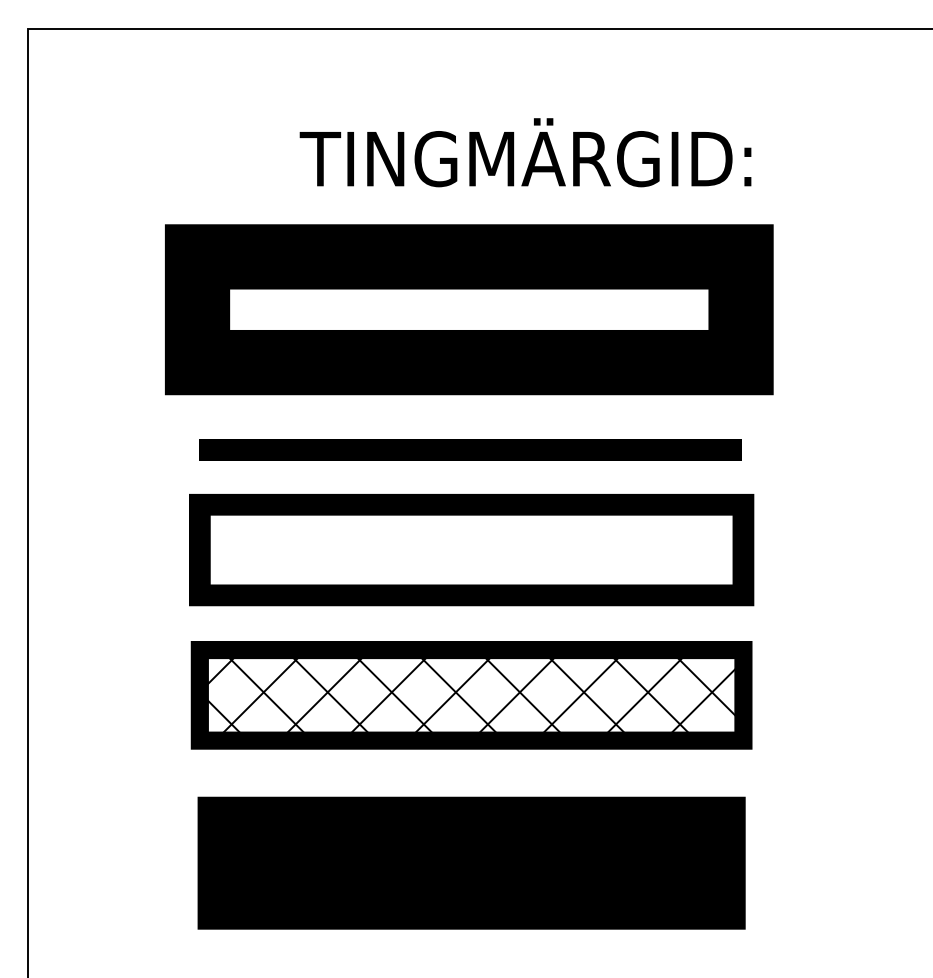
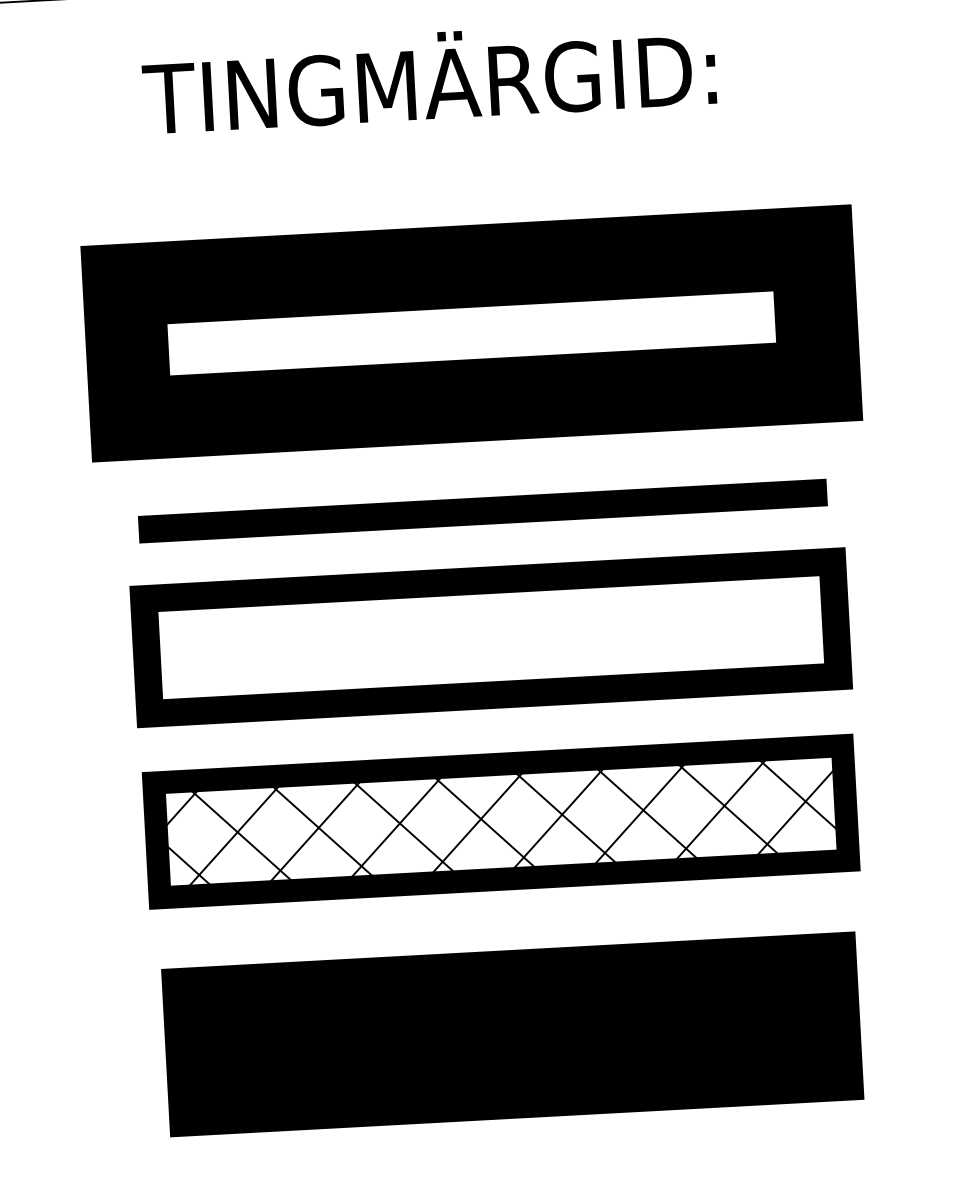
text: (525, 152) -> (428, 76), moved

